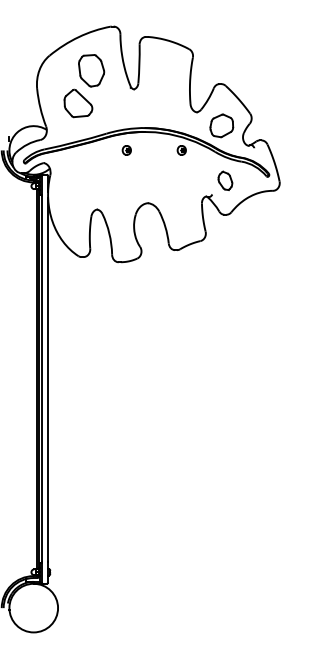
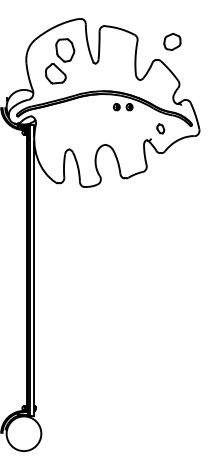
part: (221, 125) -> (172, 41), moved
part: (126, 150) -> (116, 107), moved
part: (225, 180) -> (160, 128), size x0.7

